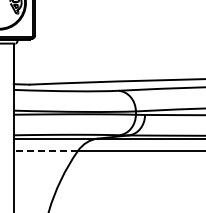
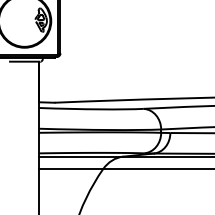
line: (45, 151) -> (70, 169), dashed -> solid

